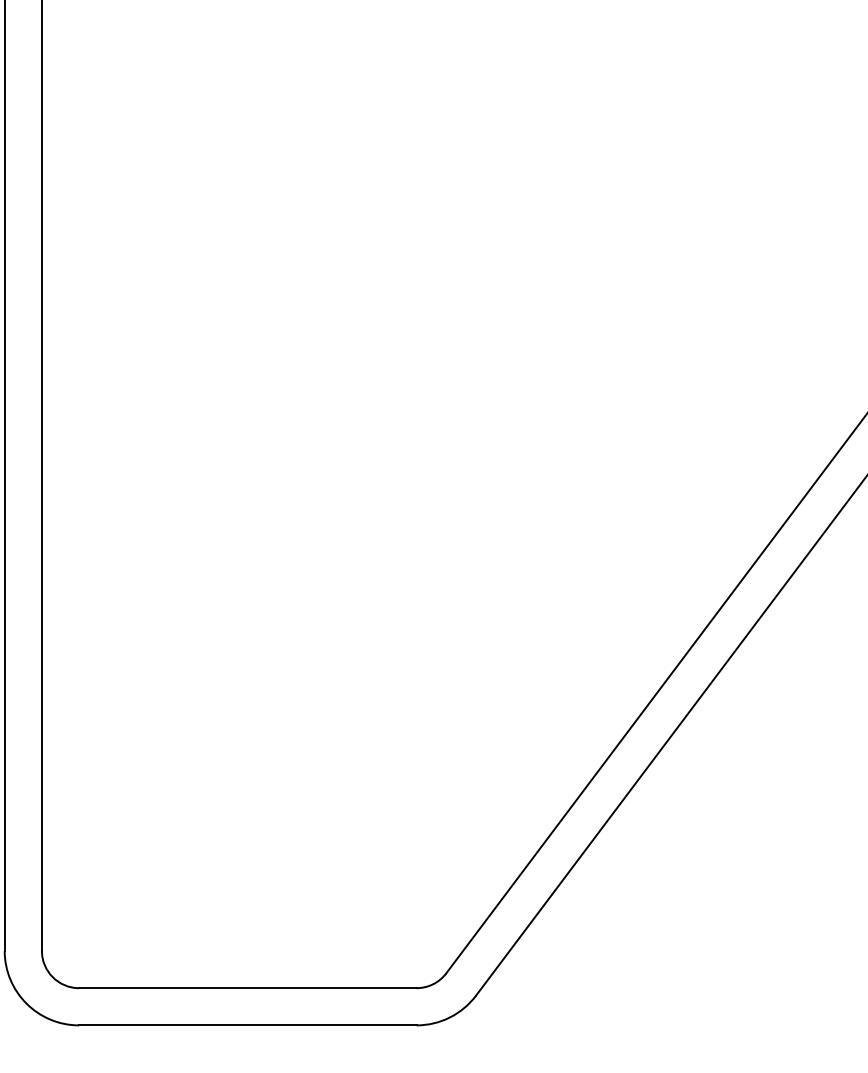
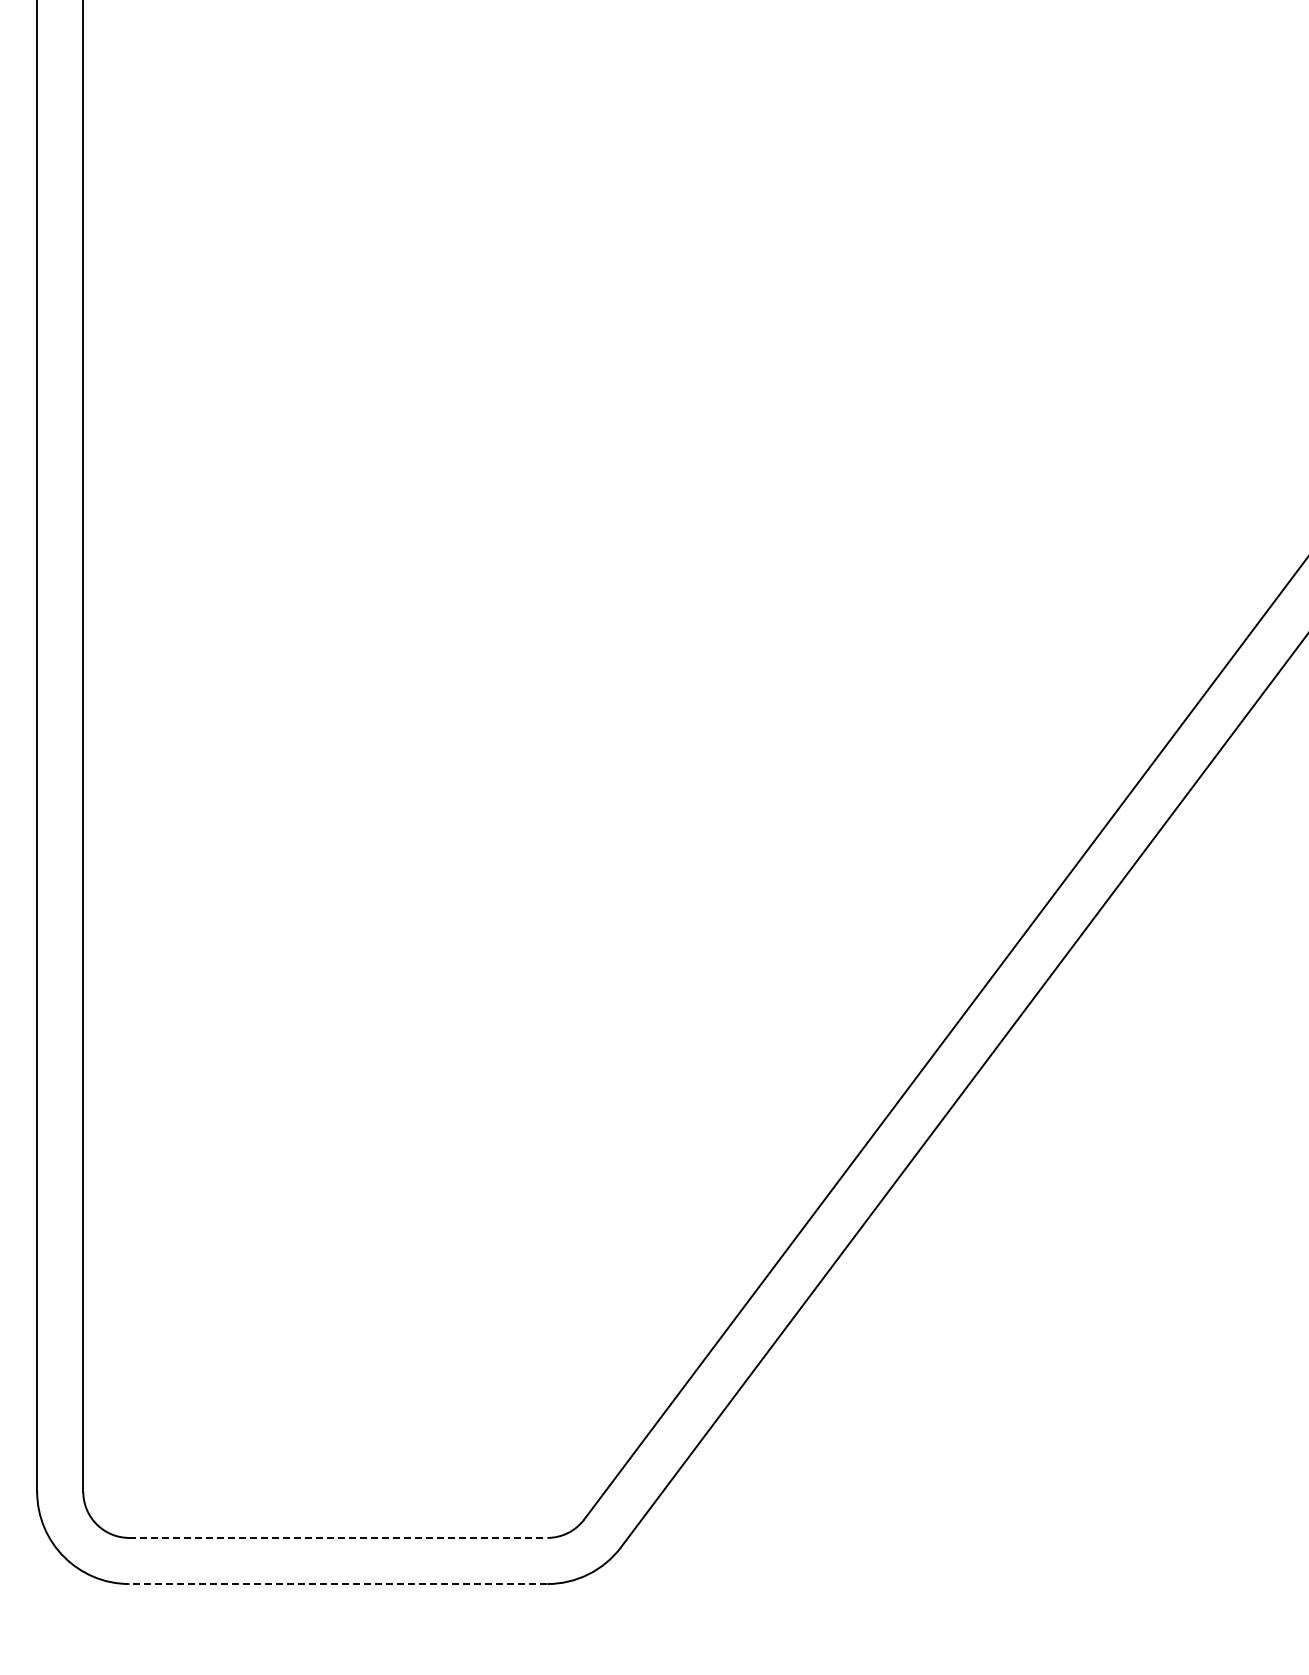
line: (247, 987) -> (338, 1537), solid -> dashed
line: (247, 1025) -> (337, 1584), solid -> dashed

